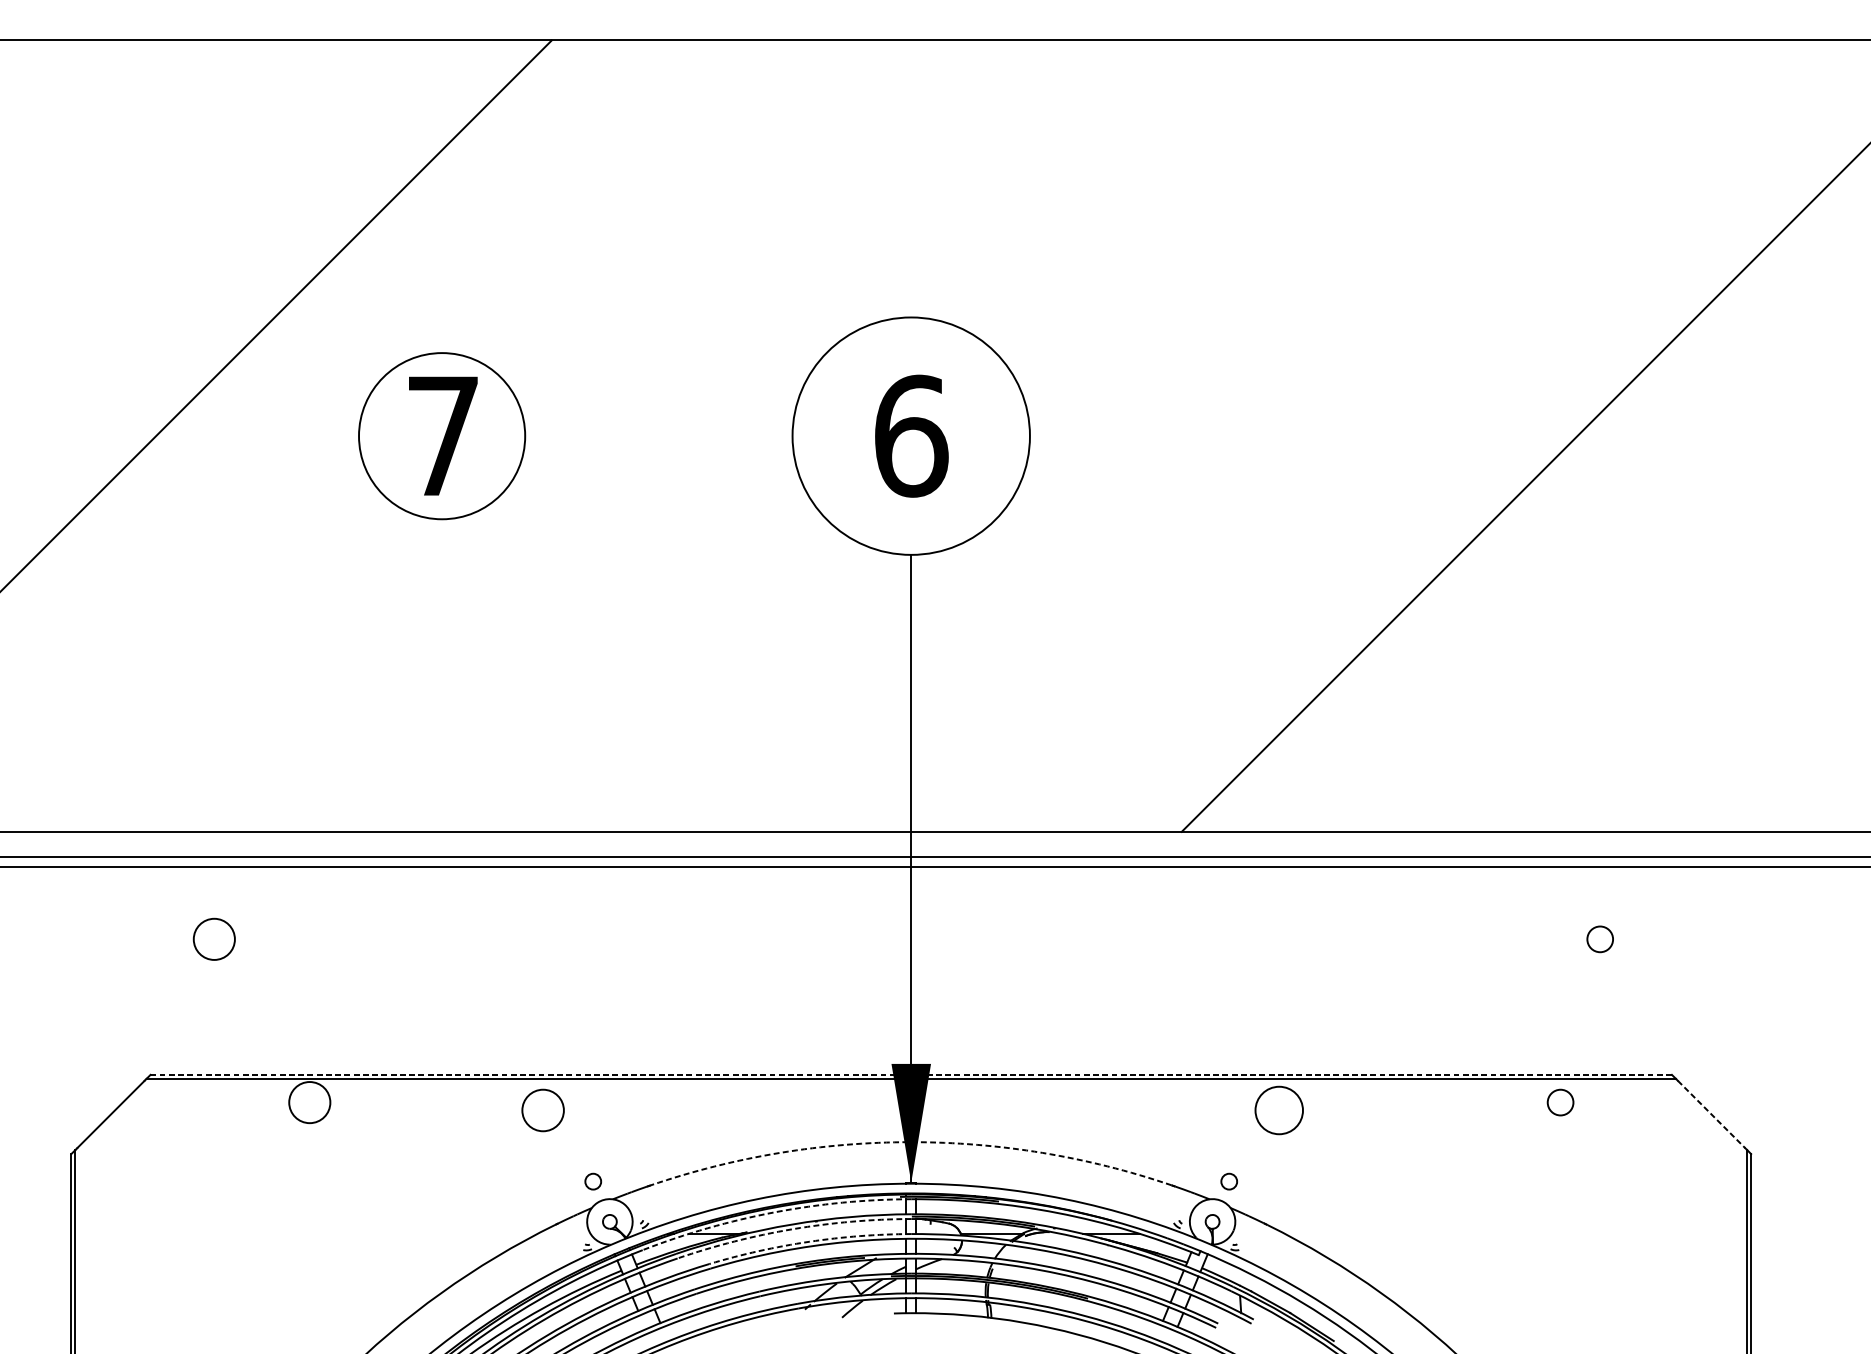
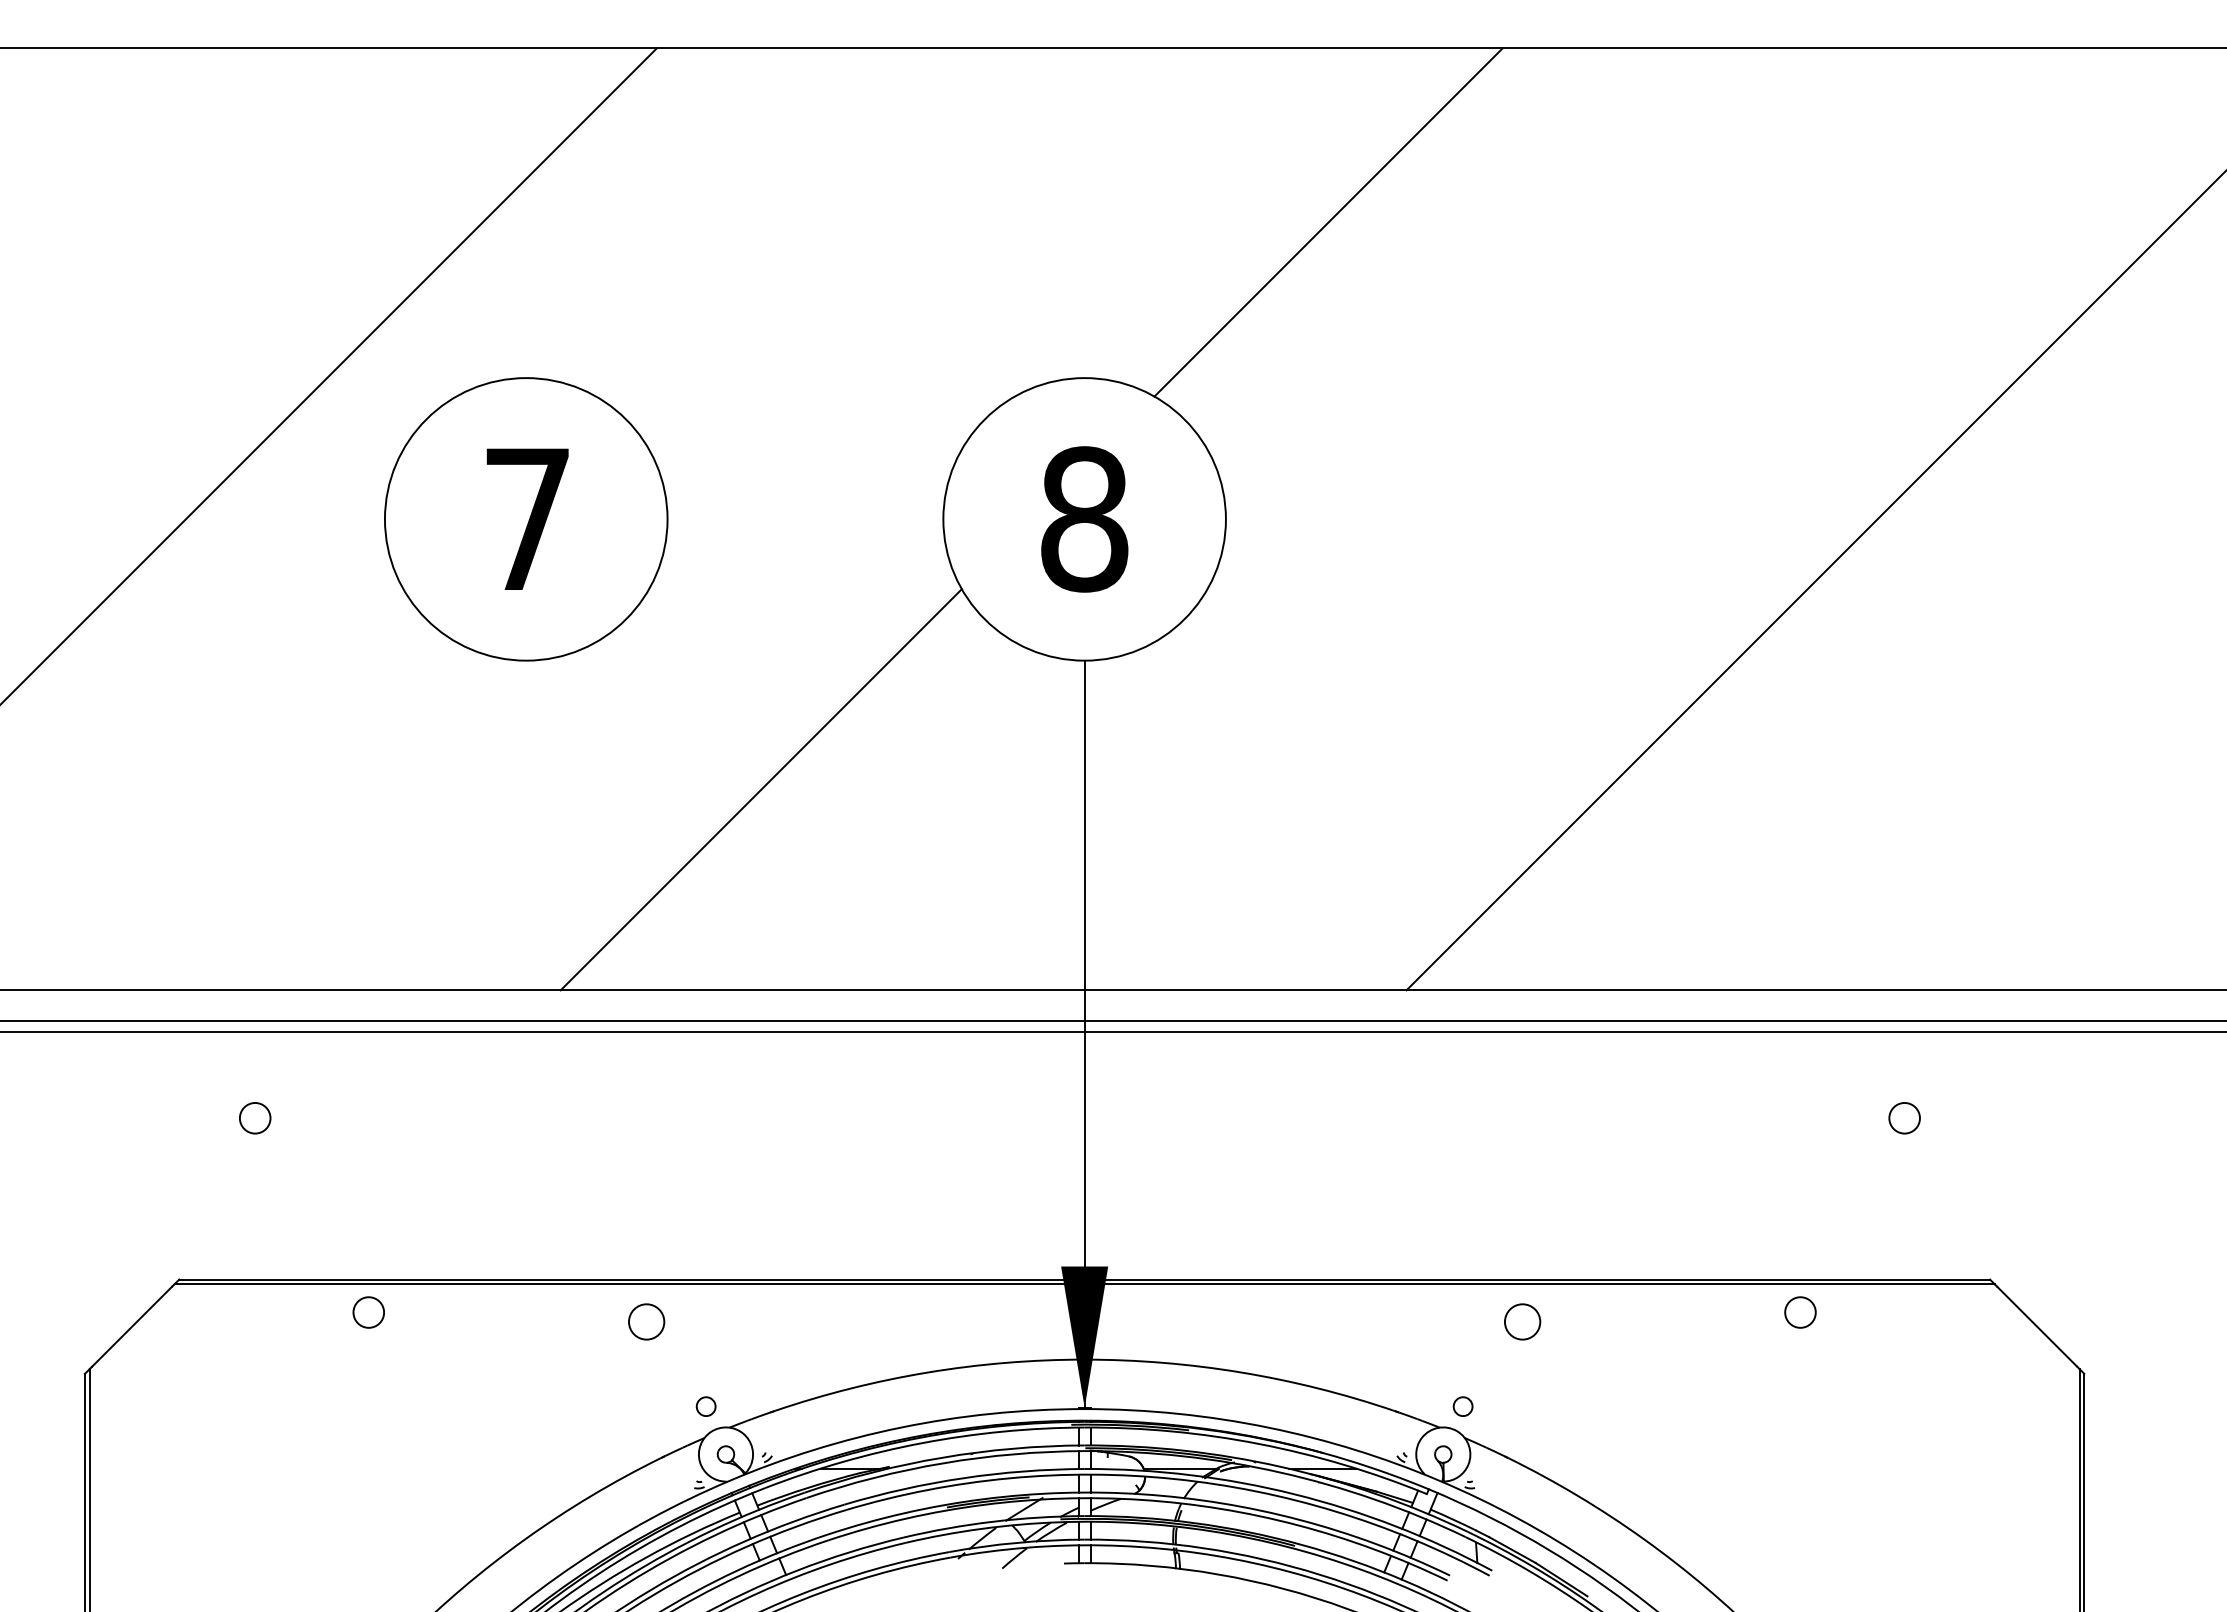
line: (1116, 186) -> (1328, 222), added
circle: (441, 436) -> (525, 519), size x1.43
text: (911, 436) -> (1085, 519), 6 -> 8
line: (638, 663) -> (760, 789), added
circle: (213, 938) -> (254, 1117), size x0.62
line: (911, 1074) -> (1084, 1279), dashed -> solid
circle: (309, 1102) -> (368, 1312), size x0.62
circle: (1560, 1102) -> (1800, 1312), moved
circle: (543, 1110) -> (646, 1321), size x0.71
circle: (1279, 1110) -> (1522, 1321), size x0.62
line: (1711, 1114) -> (2037, 1326), dashed -> solid
arc: (911, 1142) -> (1084, 1359), dashed -> solid
arc: (775, 1212) -> (922, 1443), dashed -> solid
arc: (792, 1229) -> (943, 1463), dashed -> solid
arc: (809, 1242) -> (963, 1478), dashed -> solid

